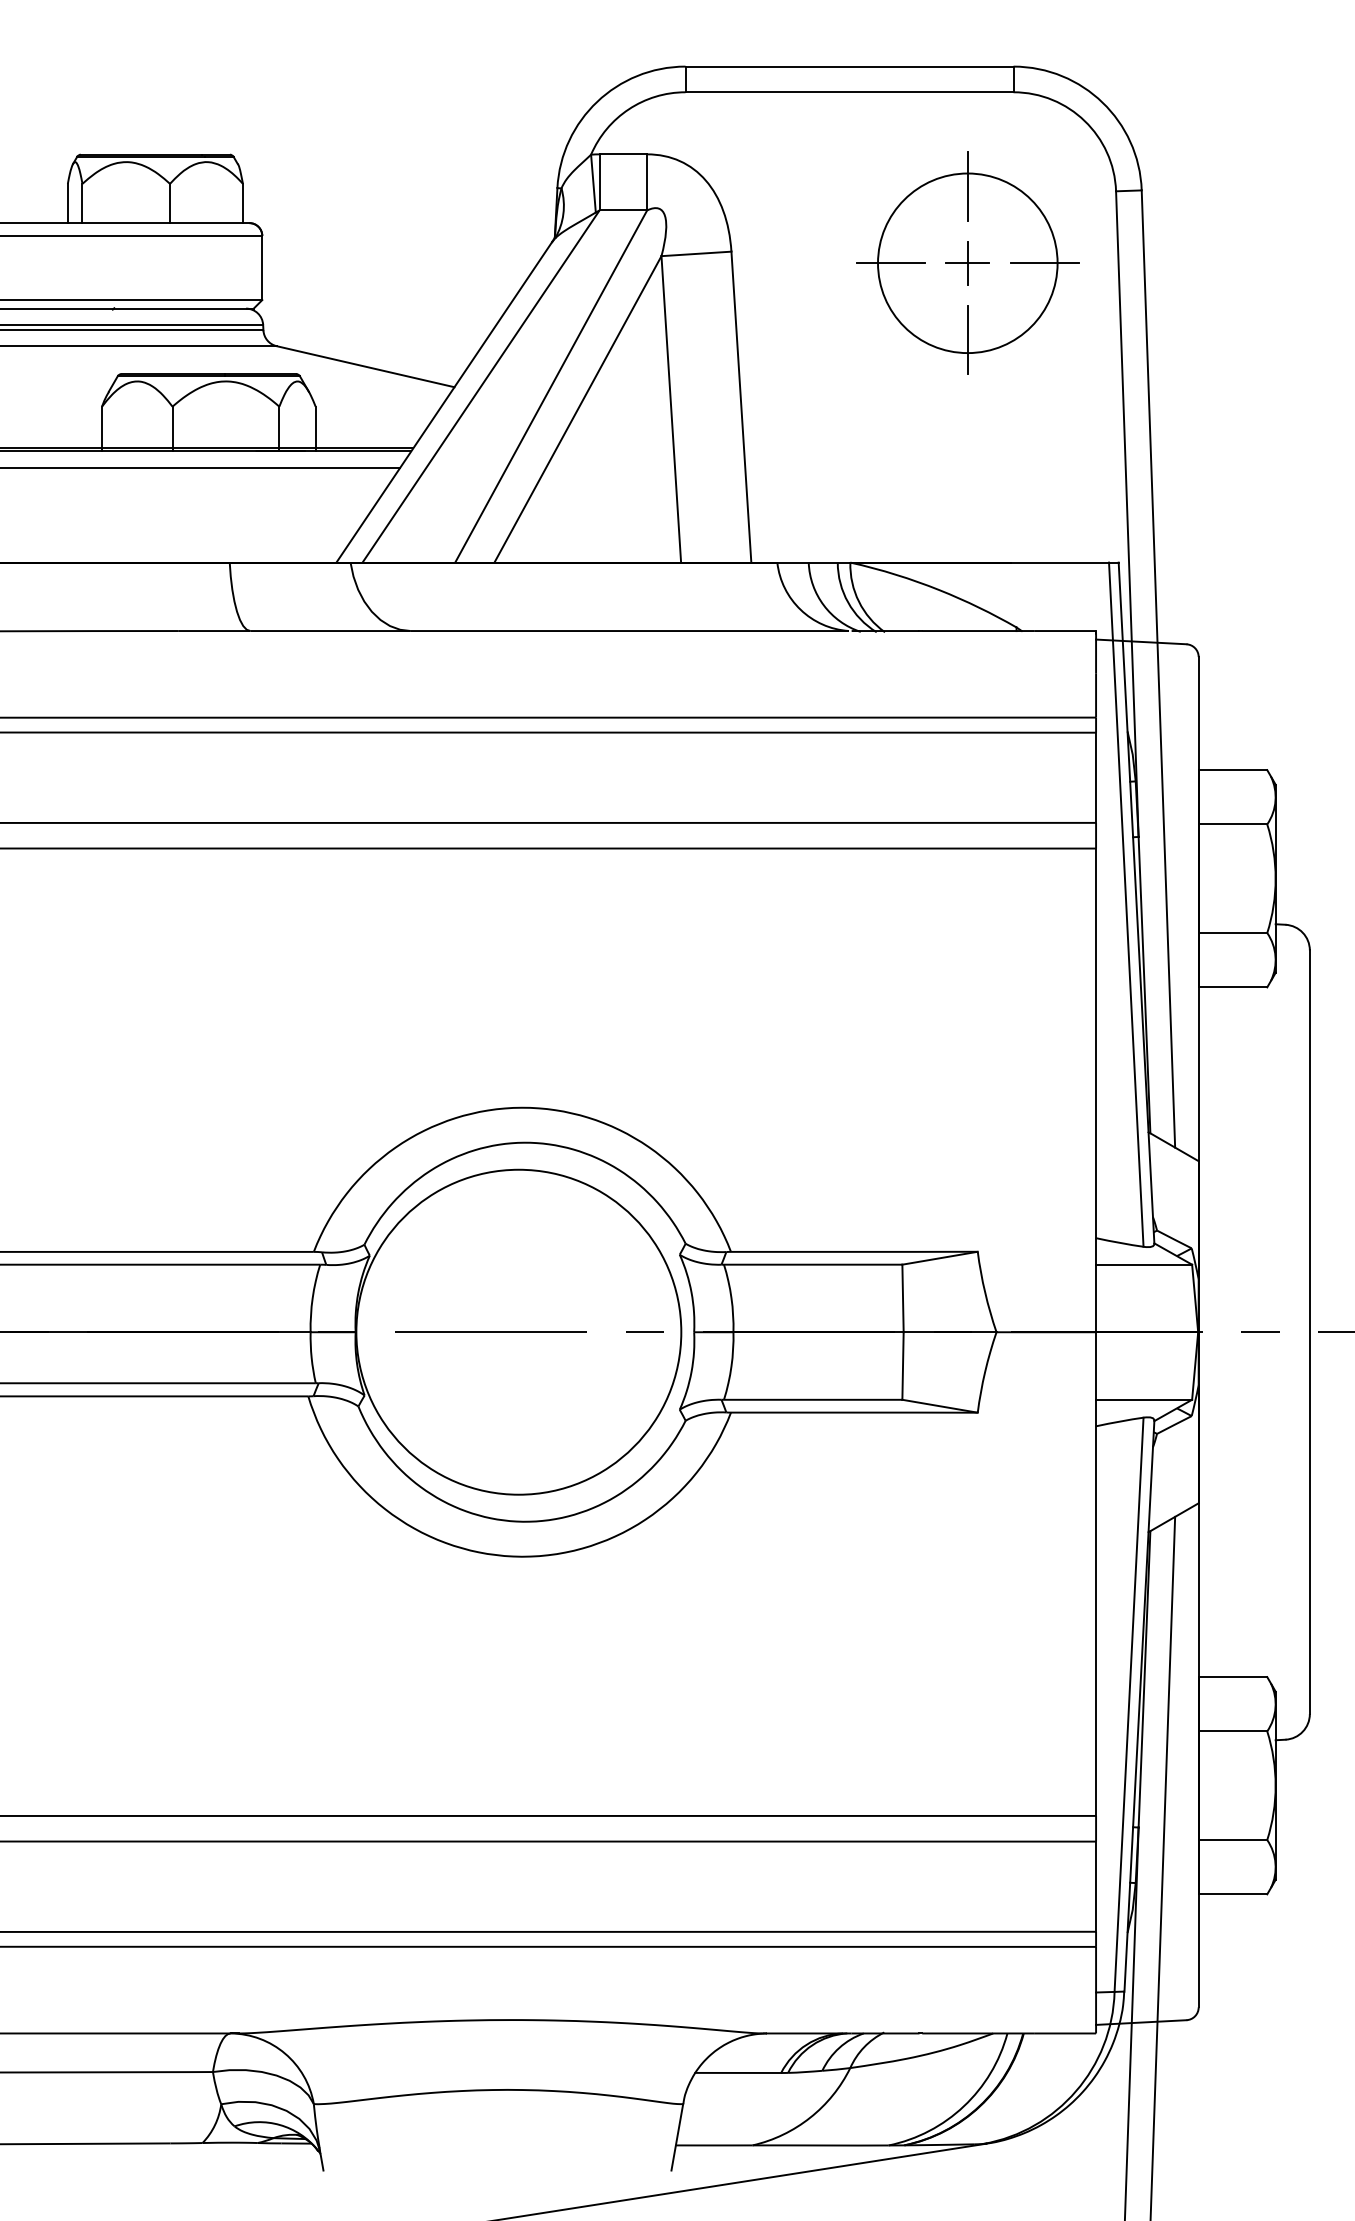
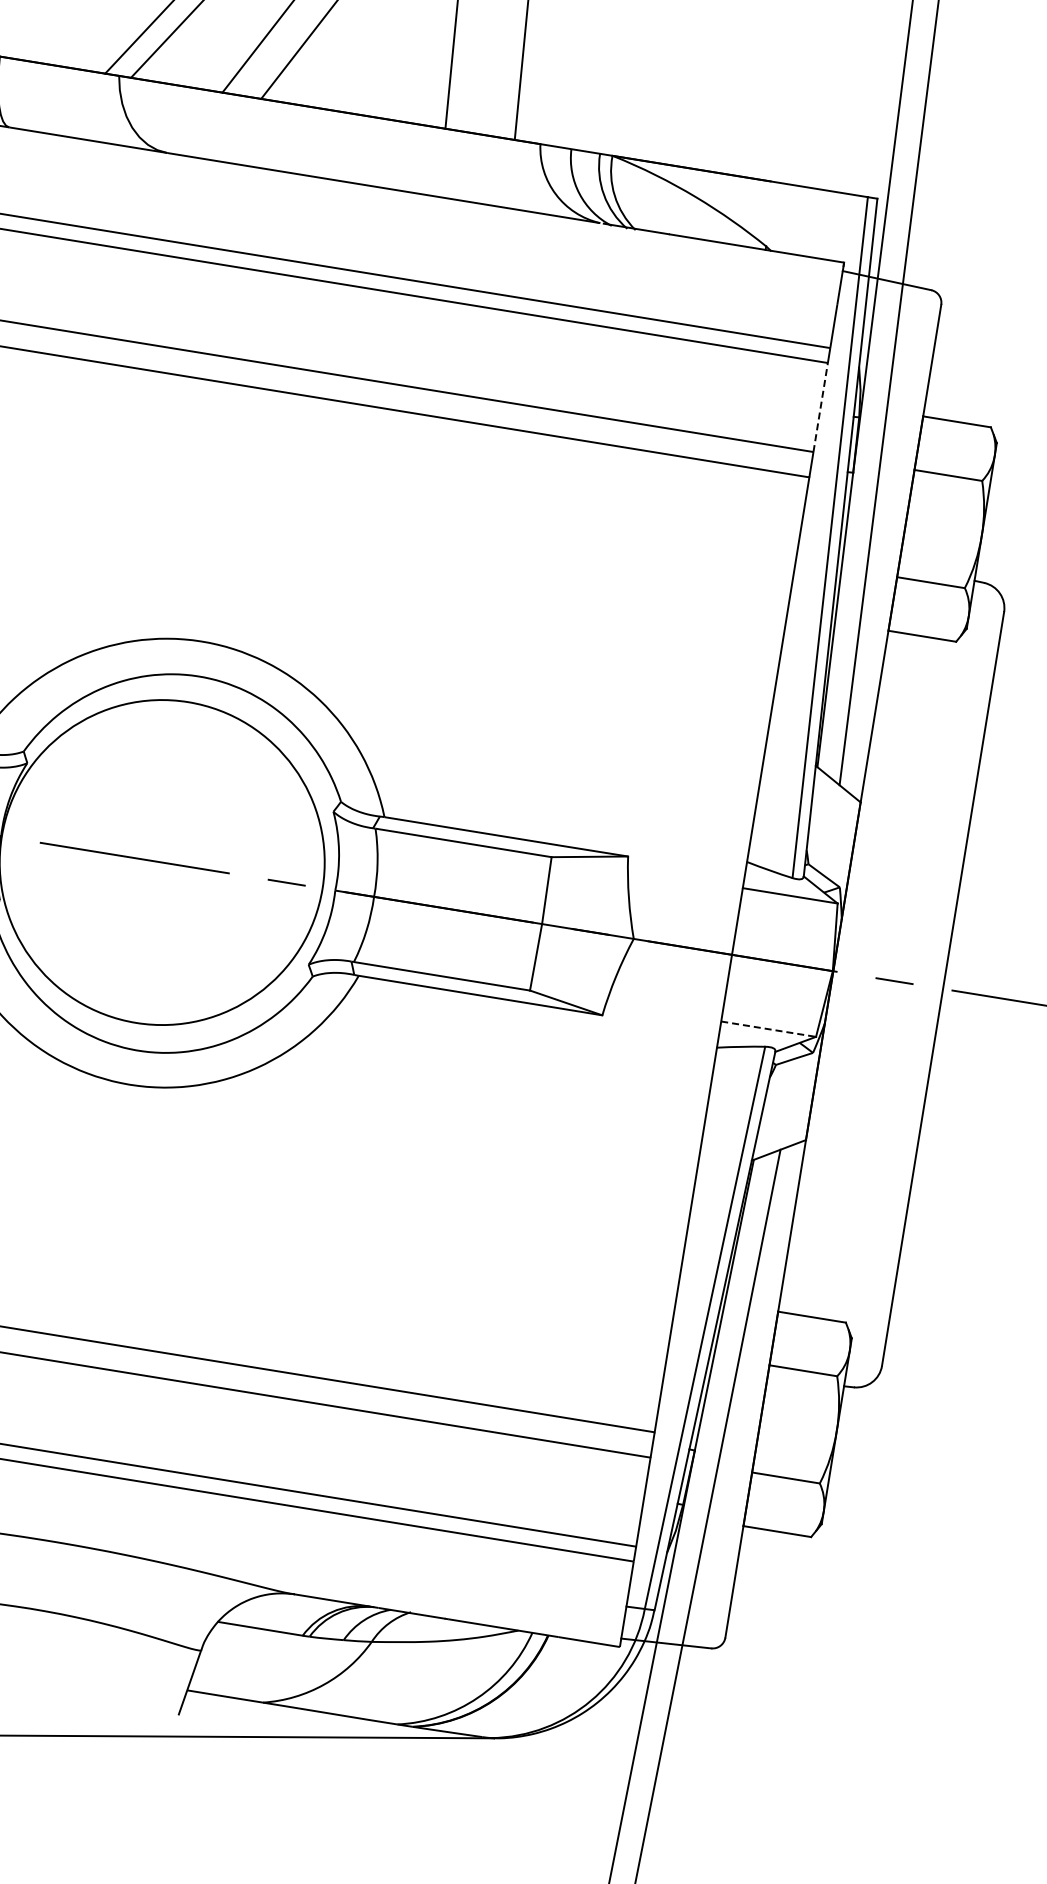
line: (1096, 777) -> (821, 407), solid -> dashed
line: (1144, 1399) -> (769, 1028), solid -> dashed

